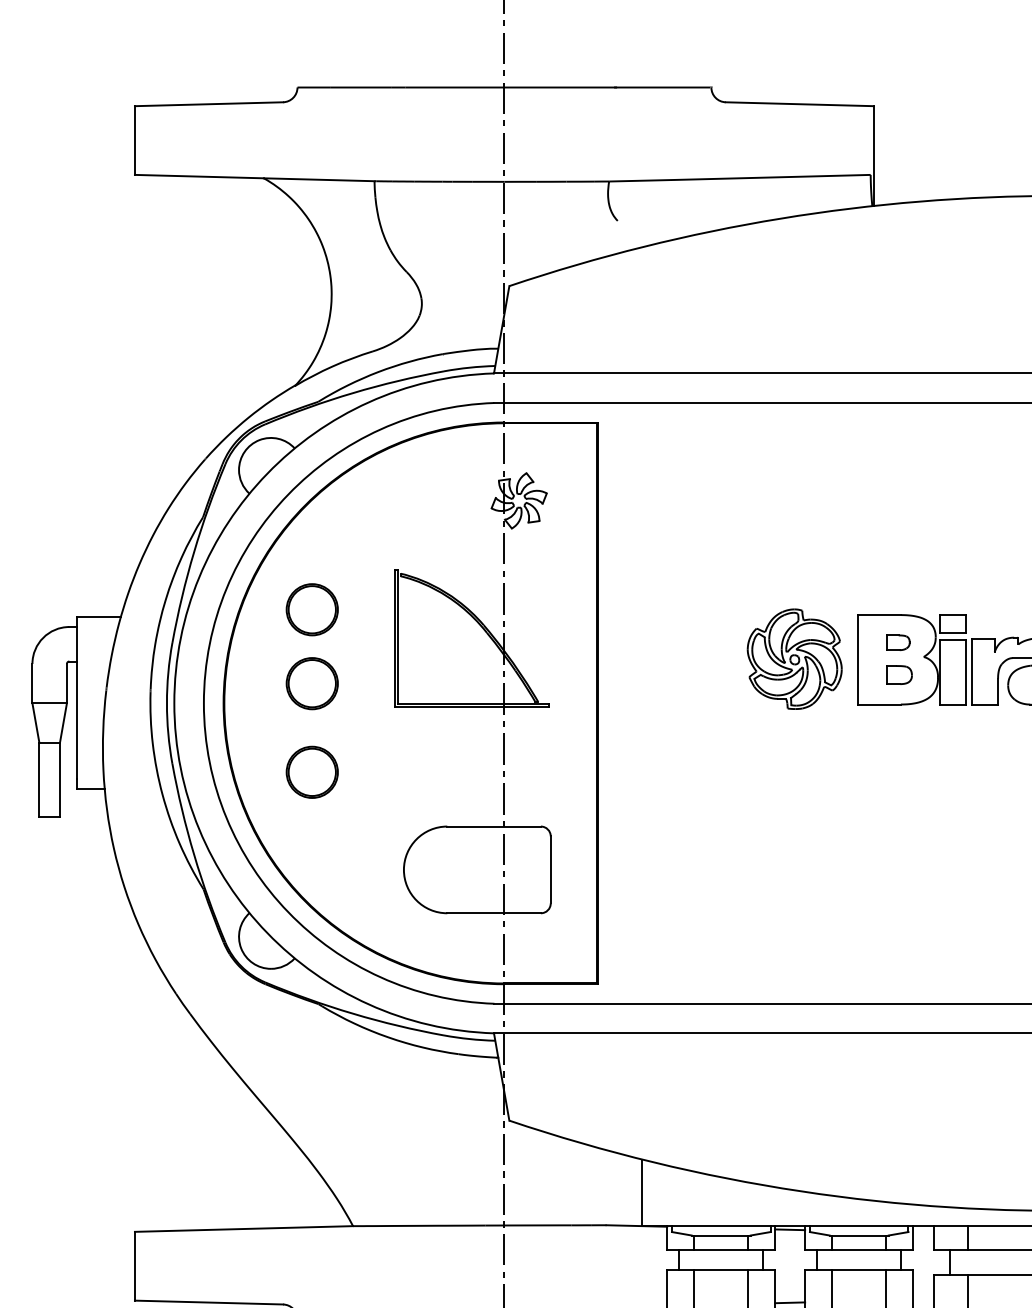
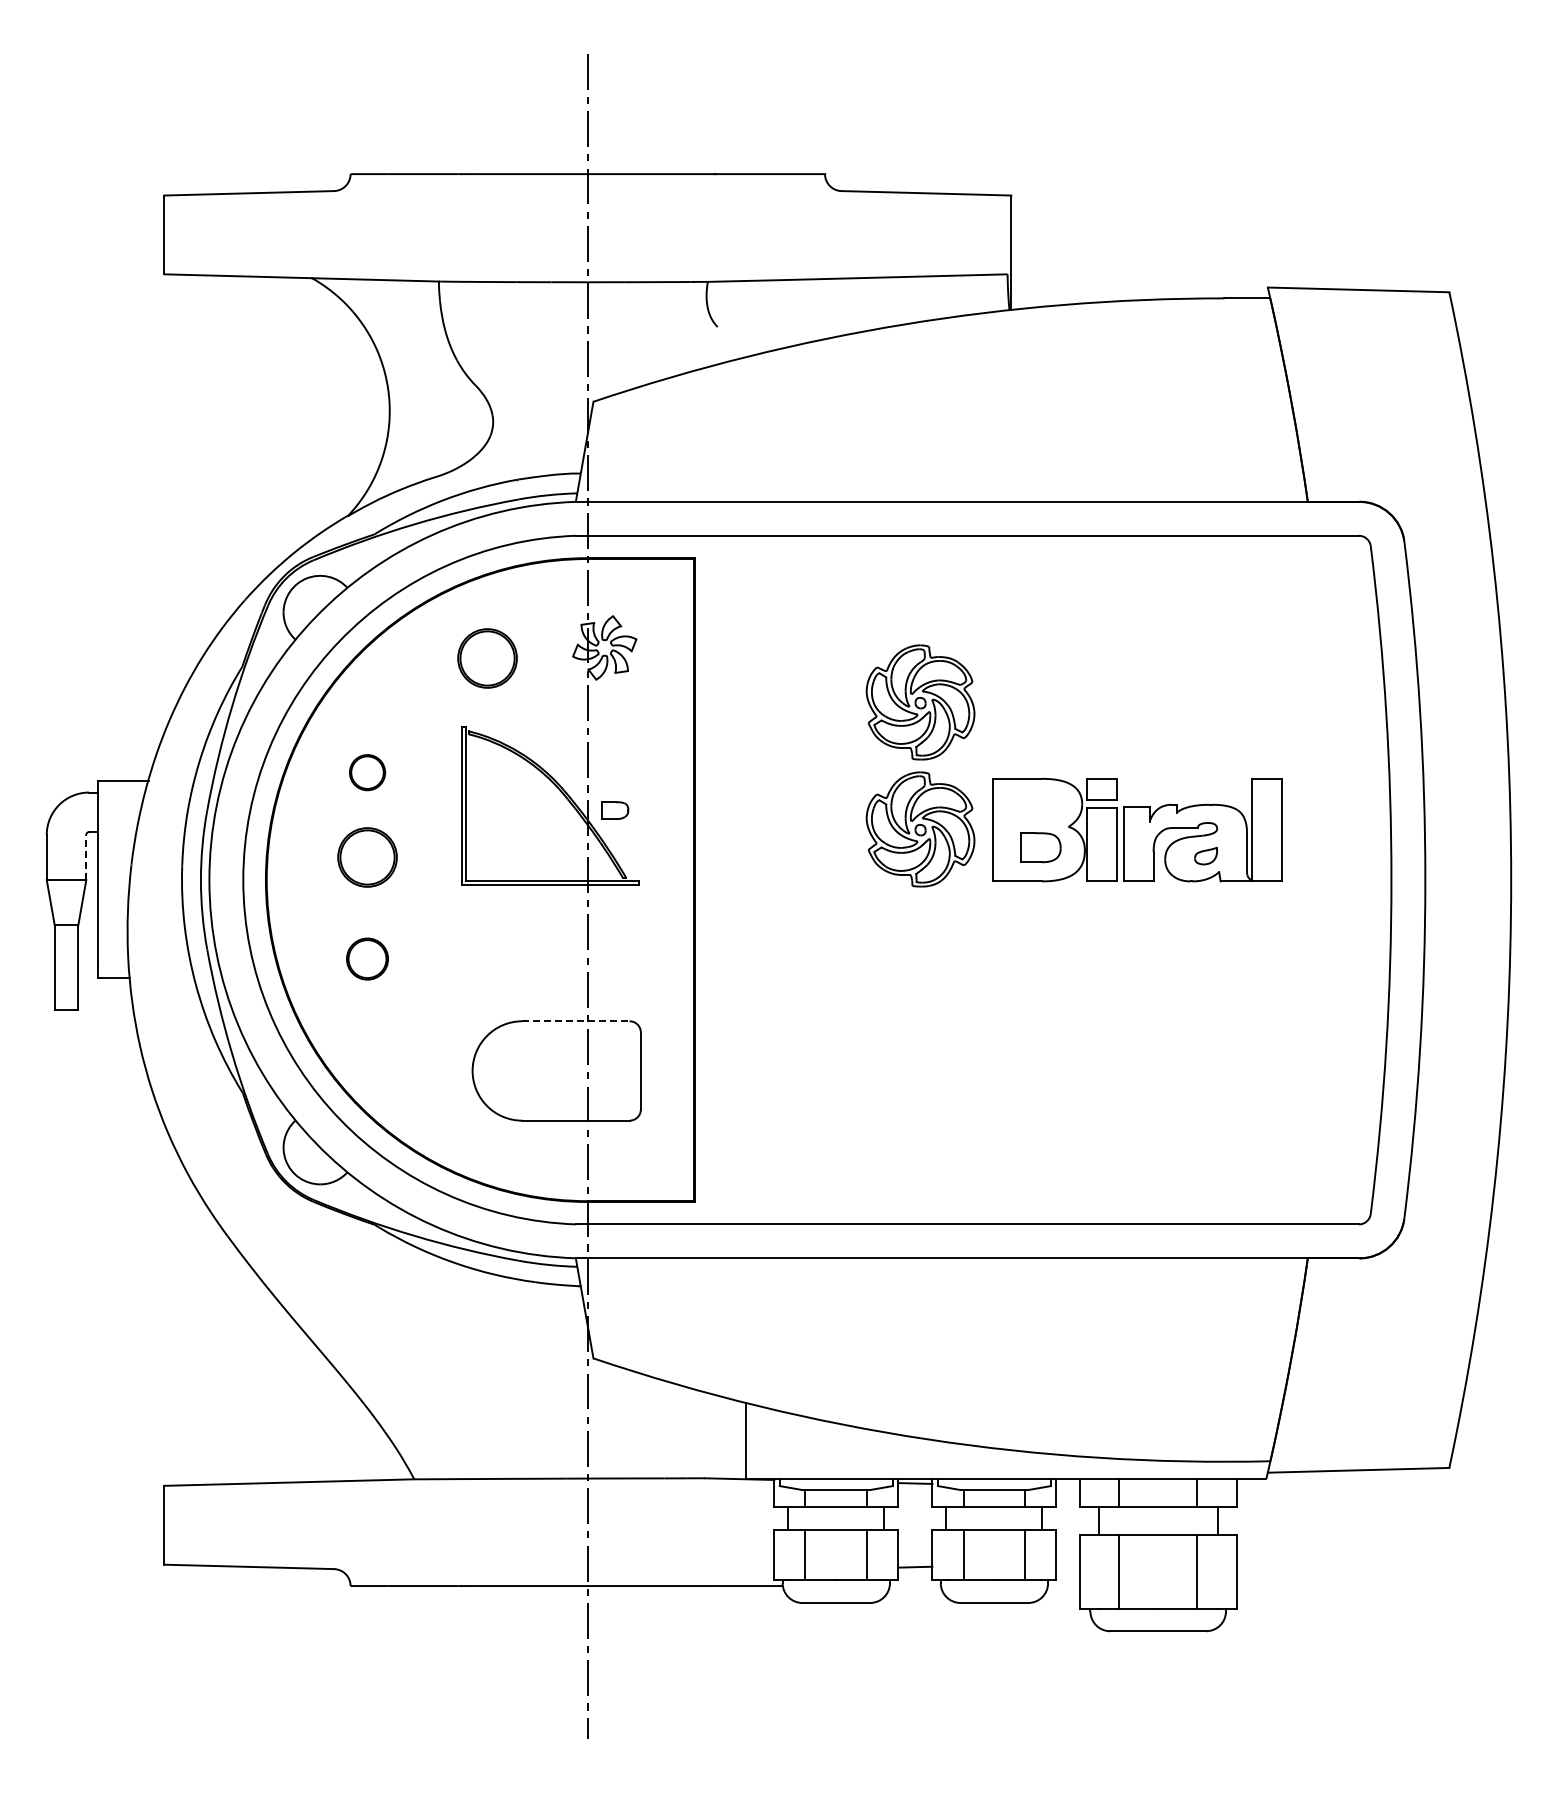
part: (416, 510) -> (487, 658), added
part: (794, 548) -> (920, 702), added
part: (312, 609) -> (367, 772), size x0.6
part: (898, 642) -> (615, 810), moved
part: (899, 674) -> (1040, 847), size x1.4
line: (67, 683) -> (86, 857), solid -> dashed
part: (312, 771) -> (367, 958), size x0.7
line: (493, 826) -> (575, 1021), solid -> dashed

